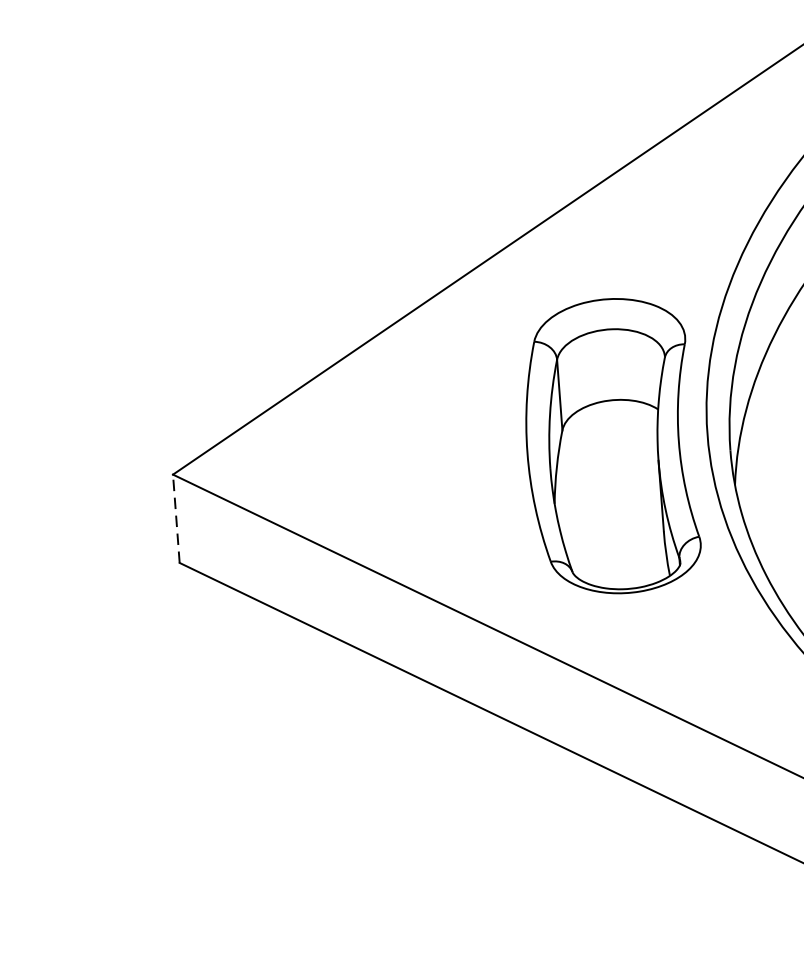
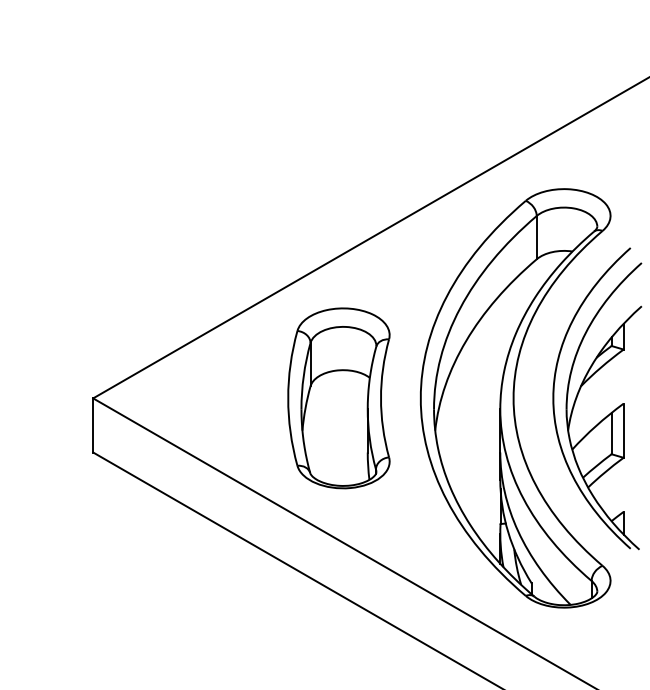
part: (609, 446) -> (338, 398), moved
line: (176, 517) -> (93, 424), dashed -> solid

